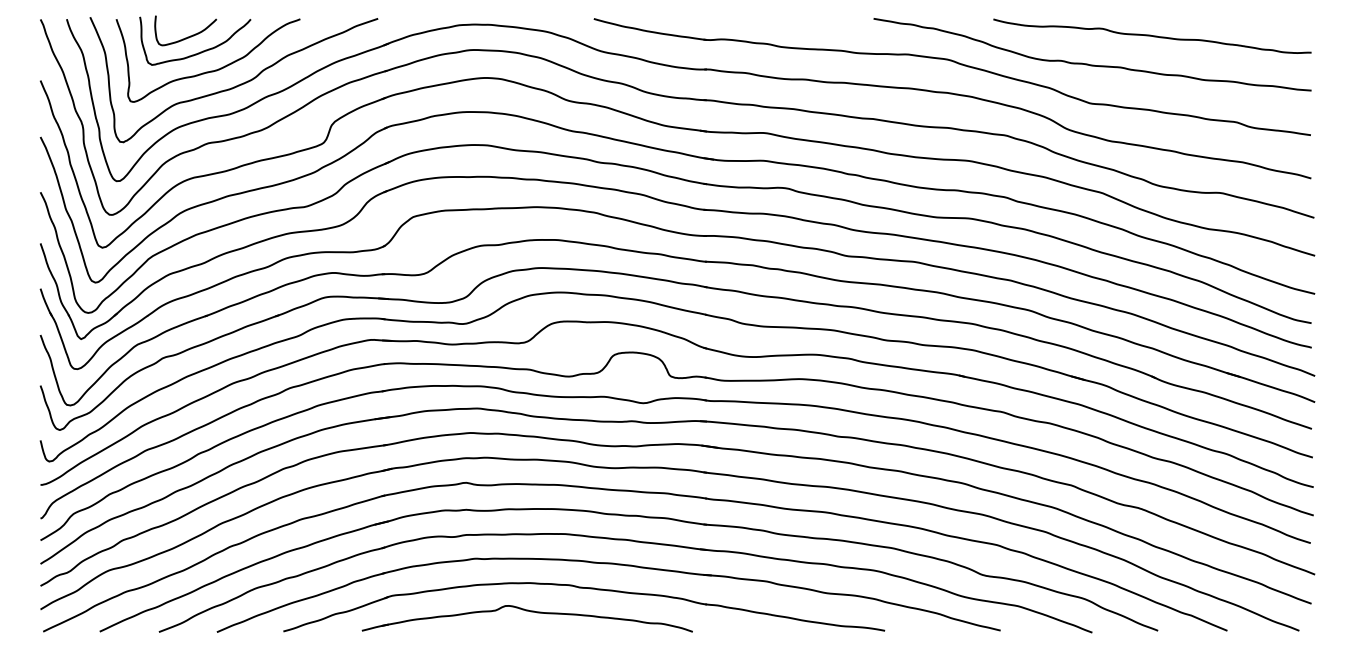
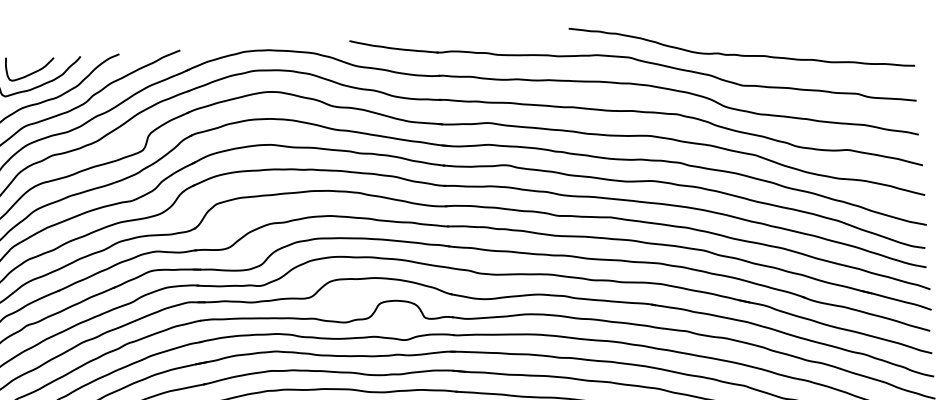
curve: (1152, 35) -> (788, 29), removed

